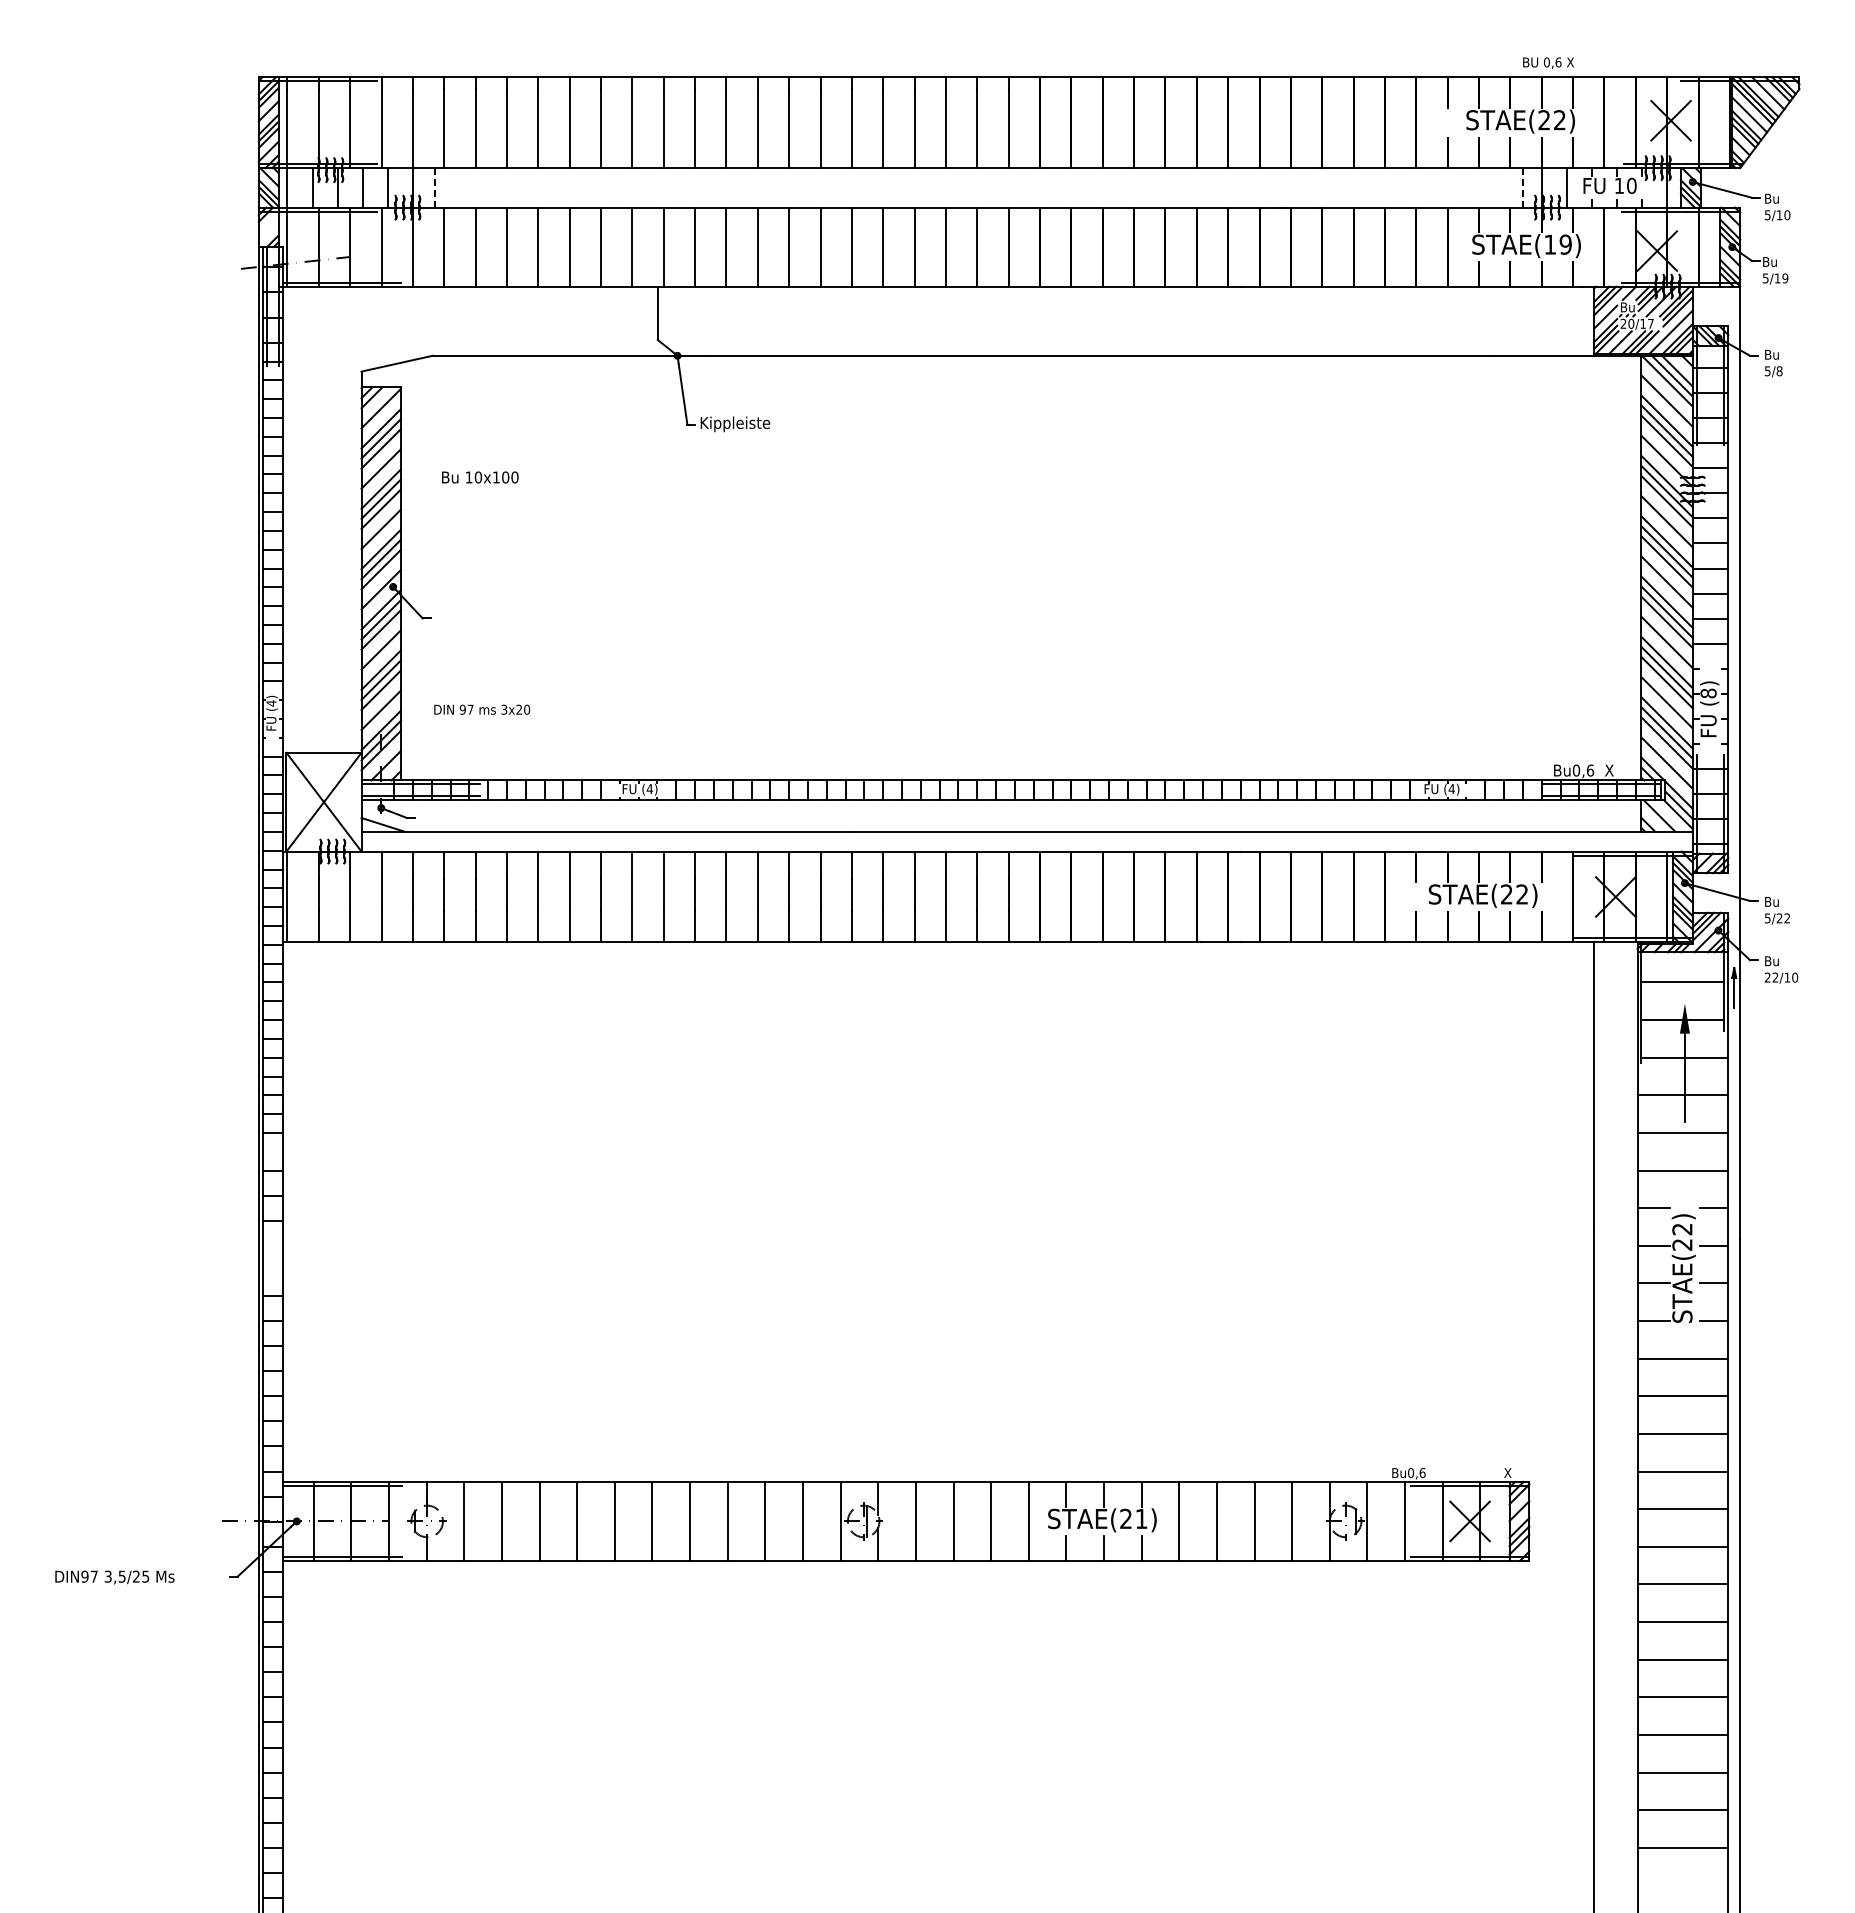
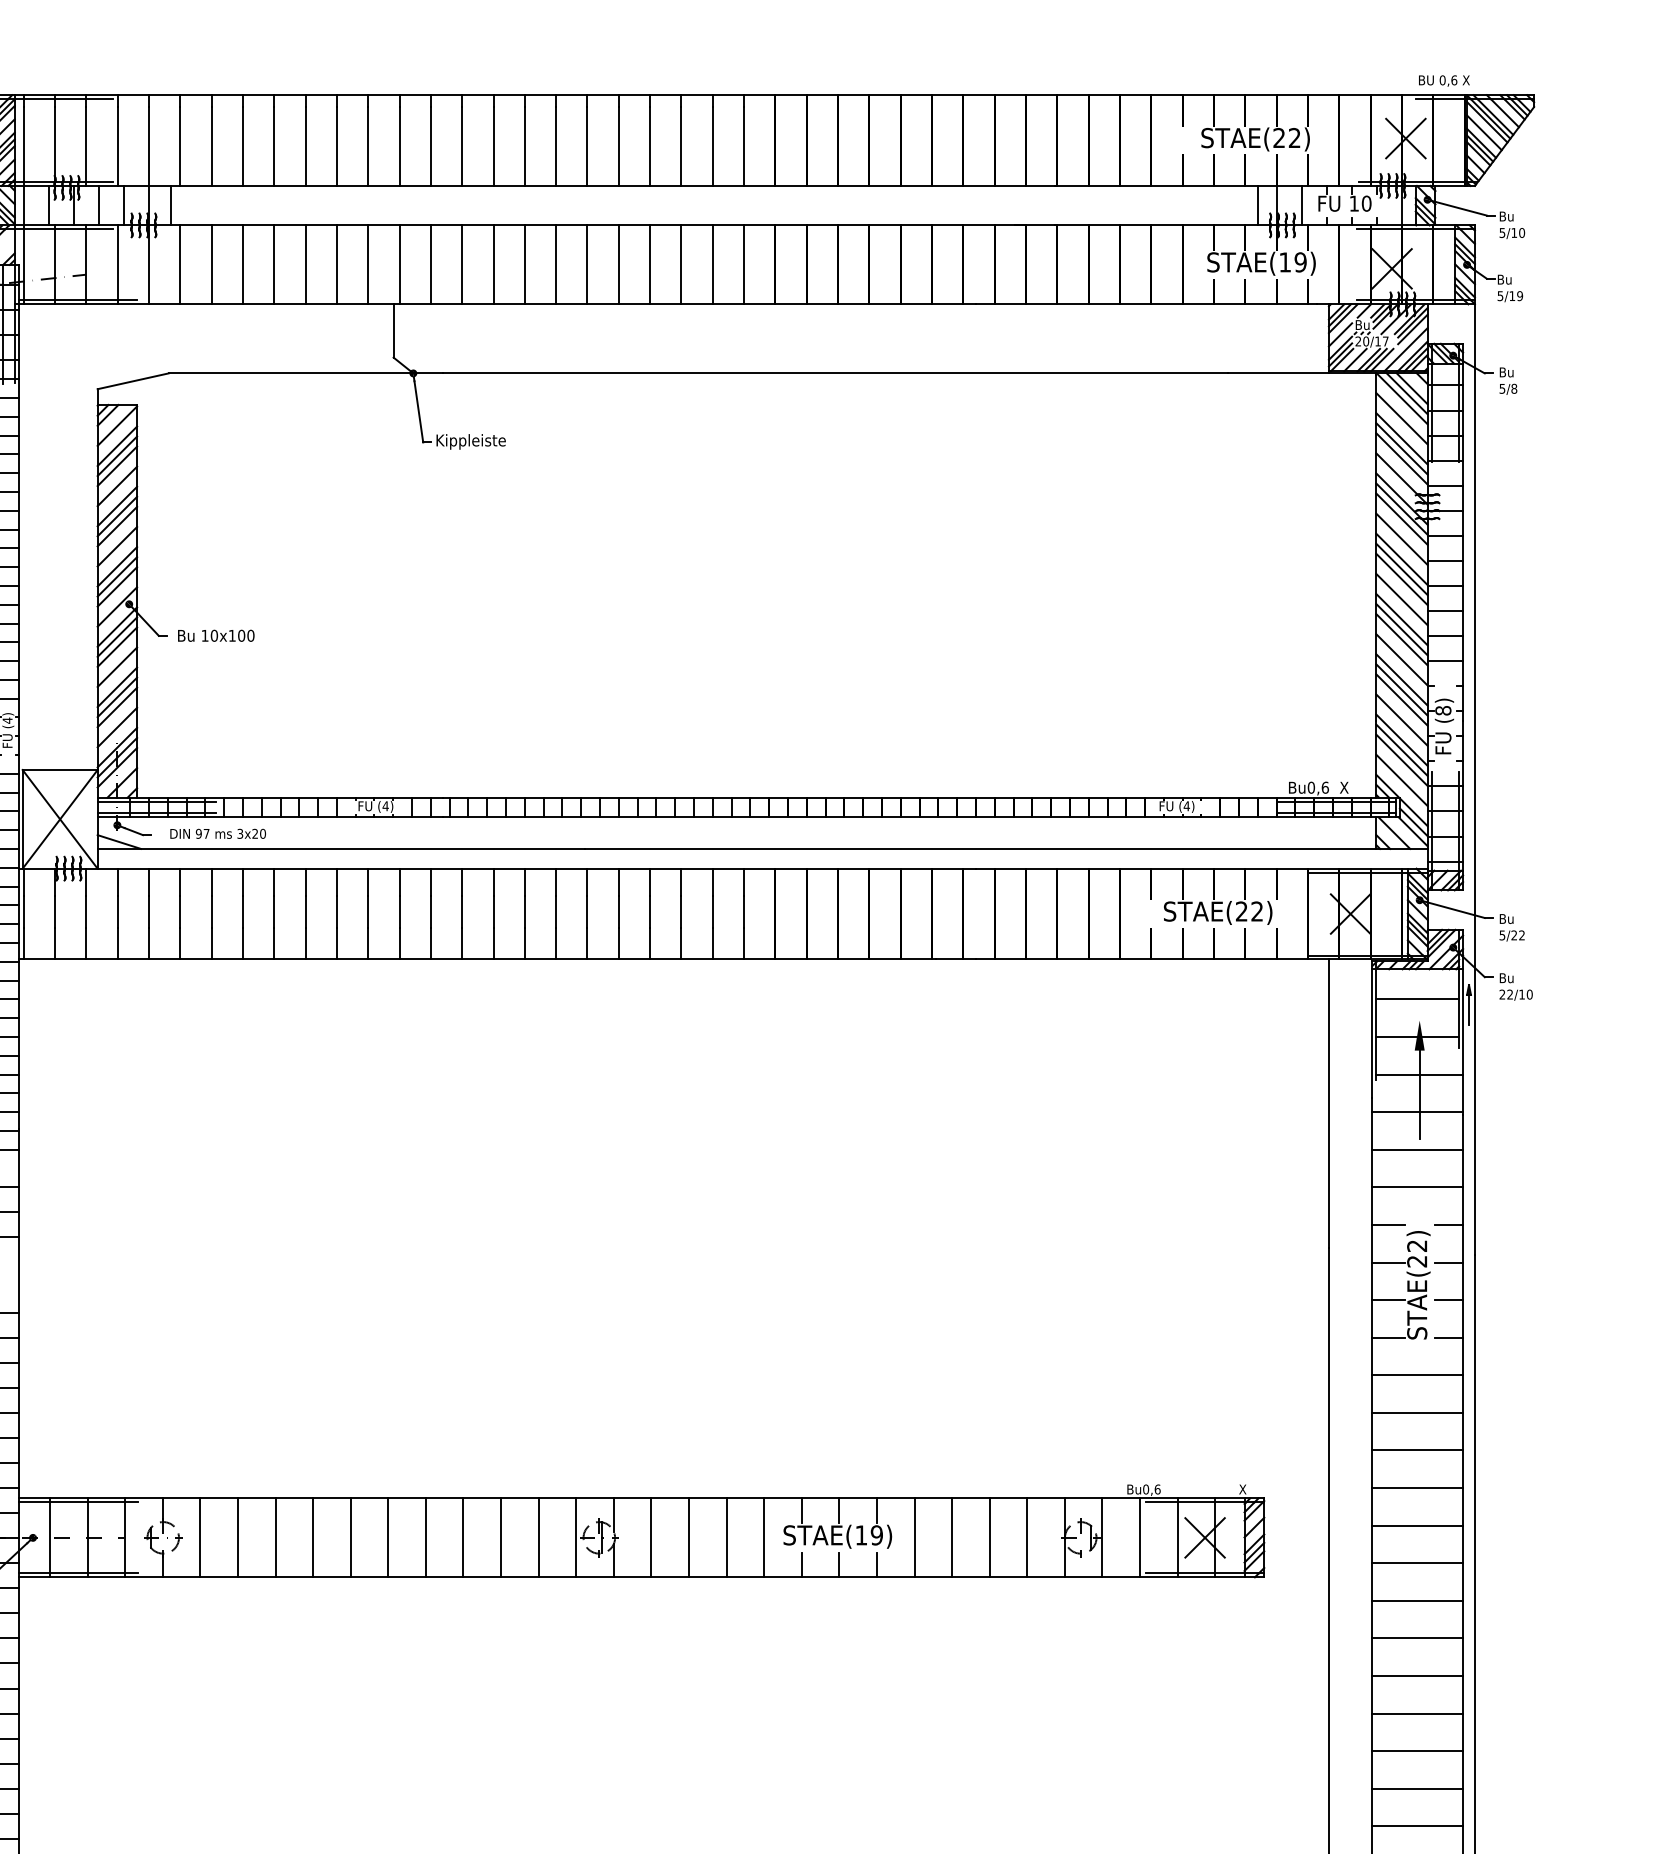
text: (1548, 62) -> (1444, 80), moved
line: (434, 187) -> (170, 205), dashed -> solid
line: (1522, 187) -> (1257, 205), dashed -> solid
text: (480, 477) -> (216, 635), moved
text: (482, 709) -> (218, 833), moved
text: (1133, 1518) -> (868, 1534), STAE(21) -> STAE(19)

